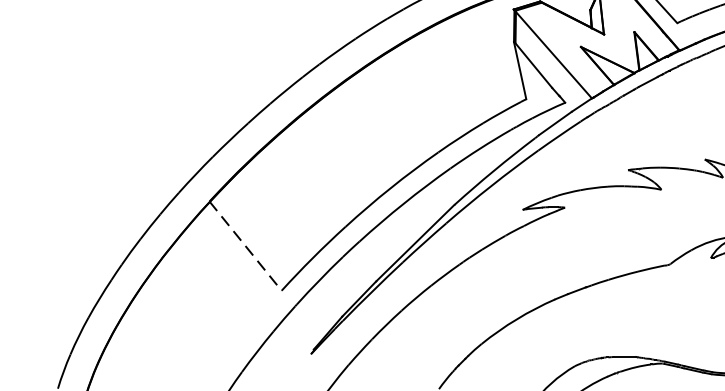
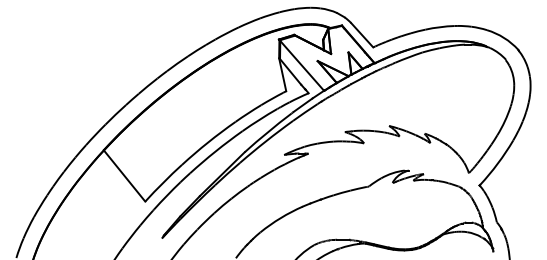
line: (245, 247) -> (124, 176), dashed -> solid

